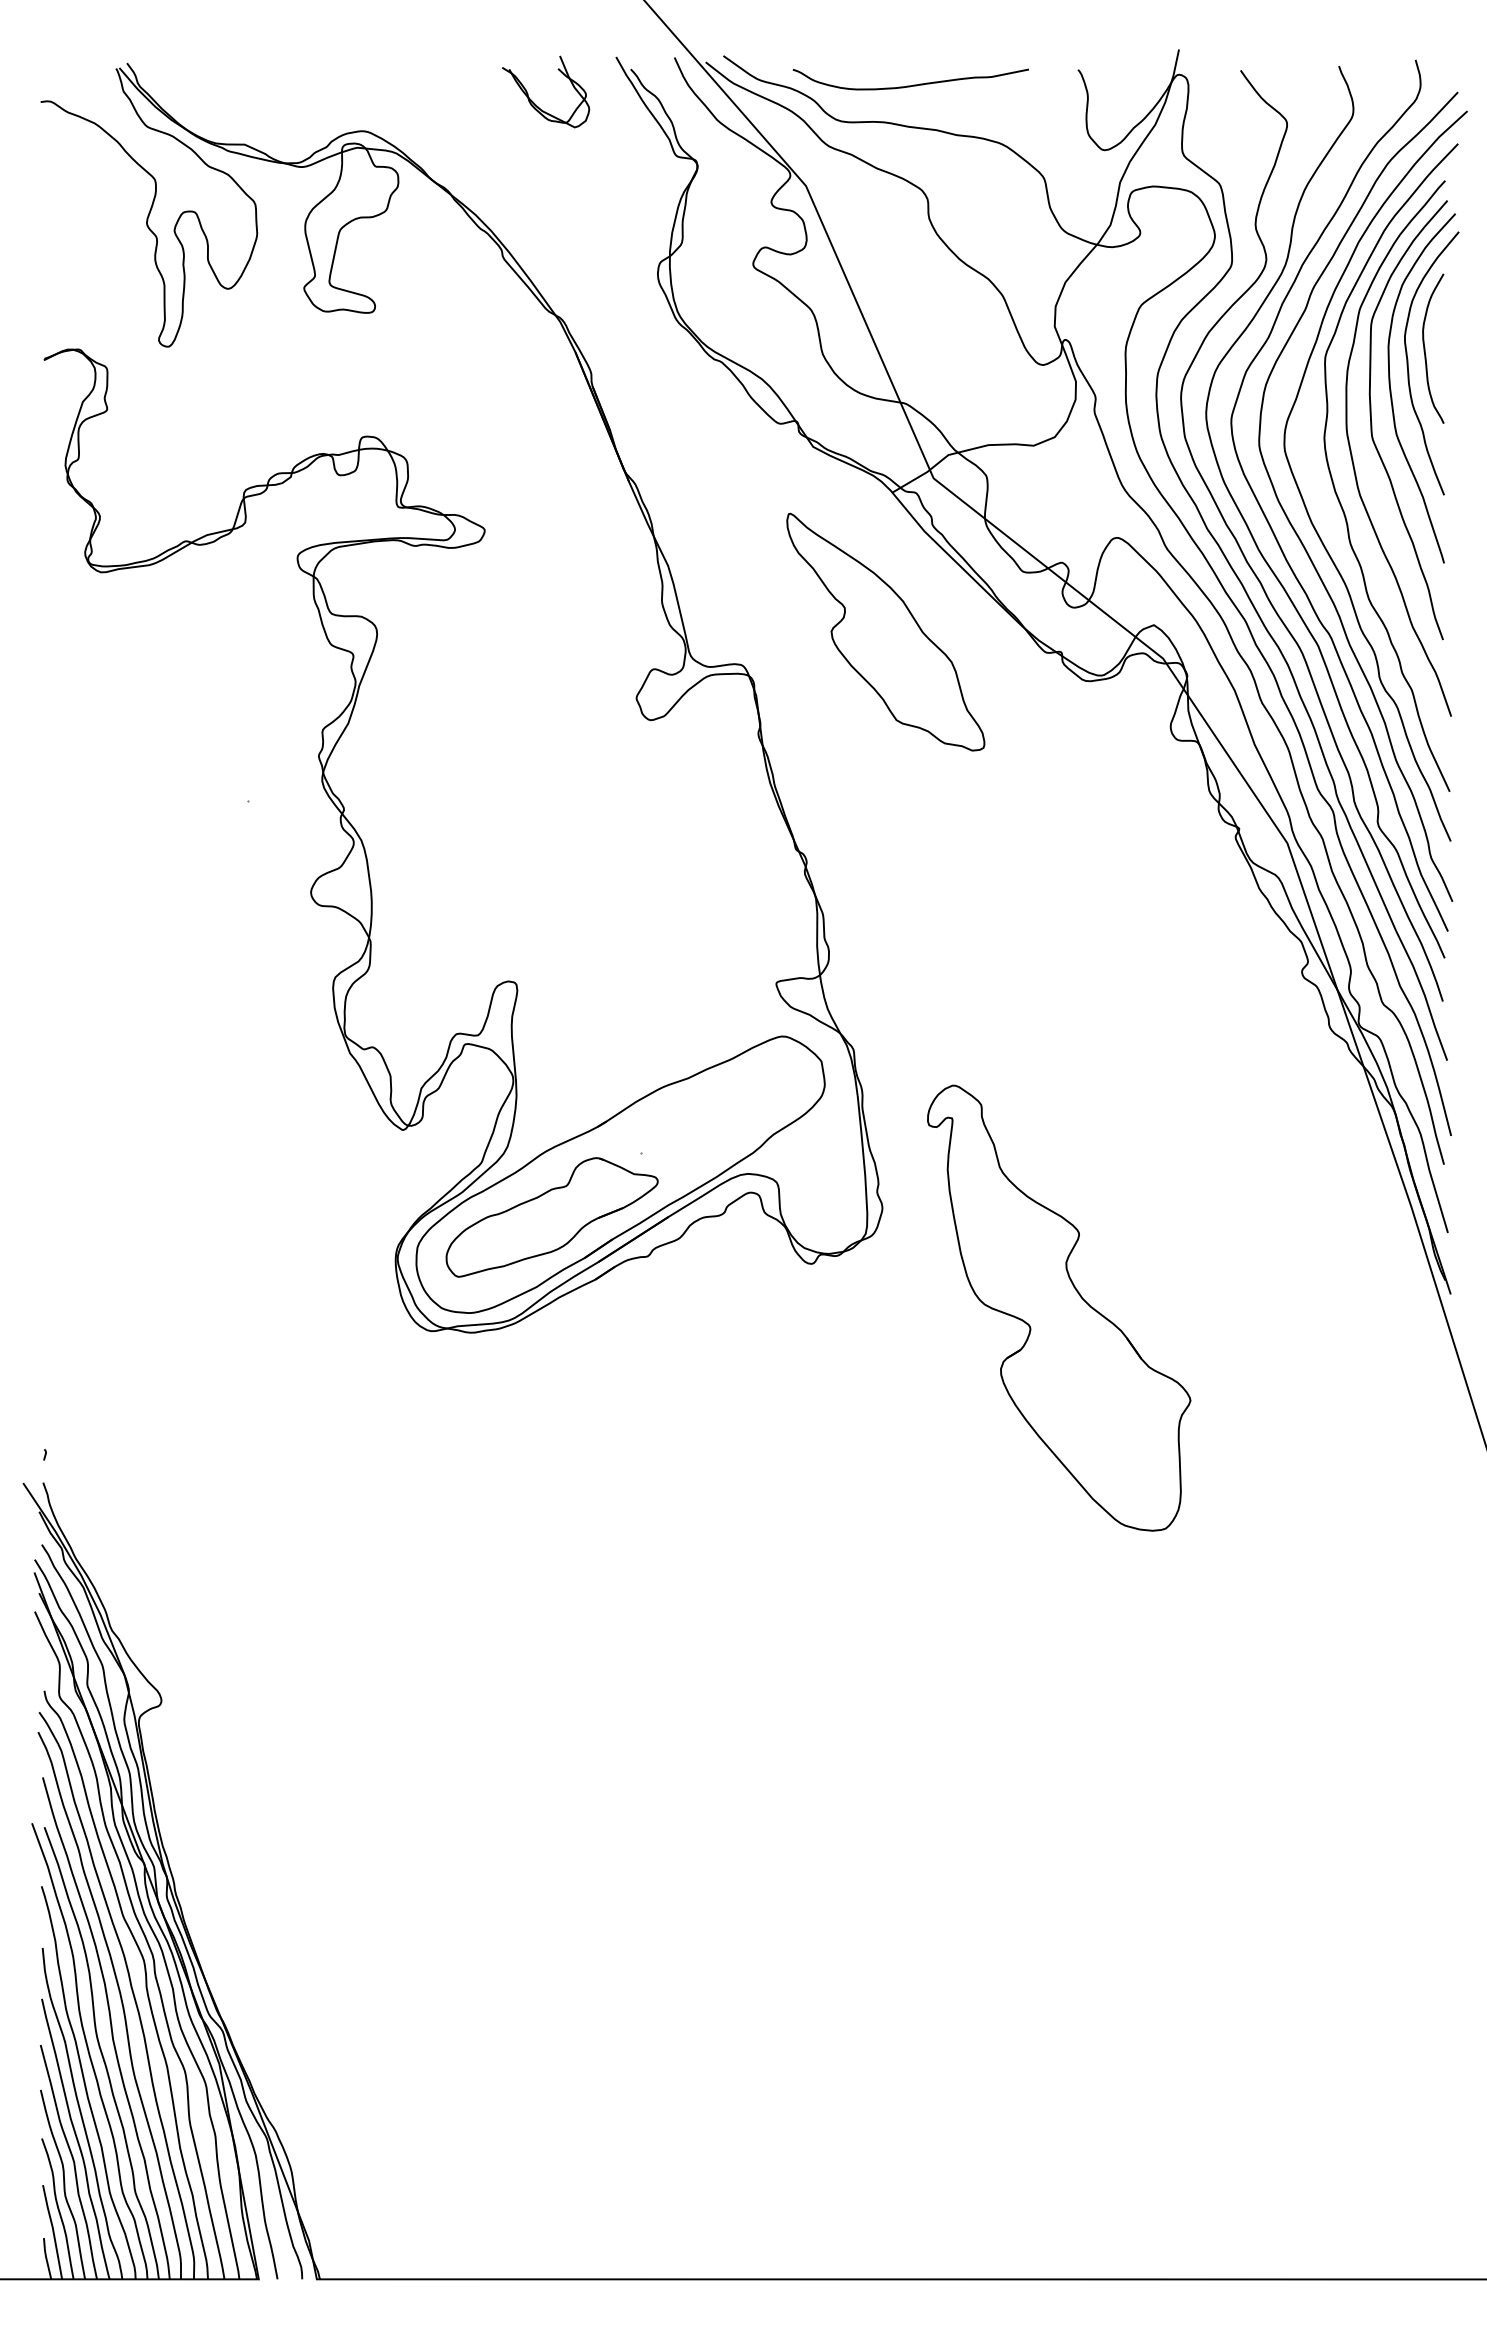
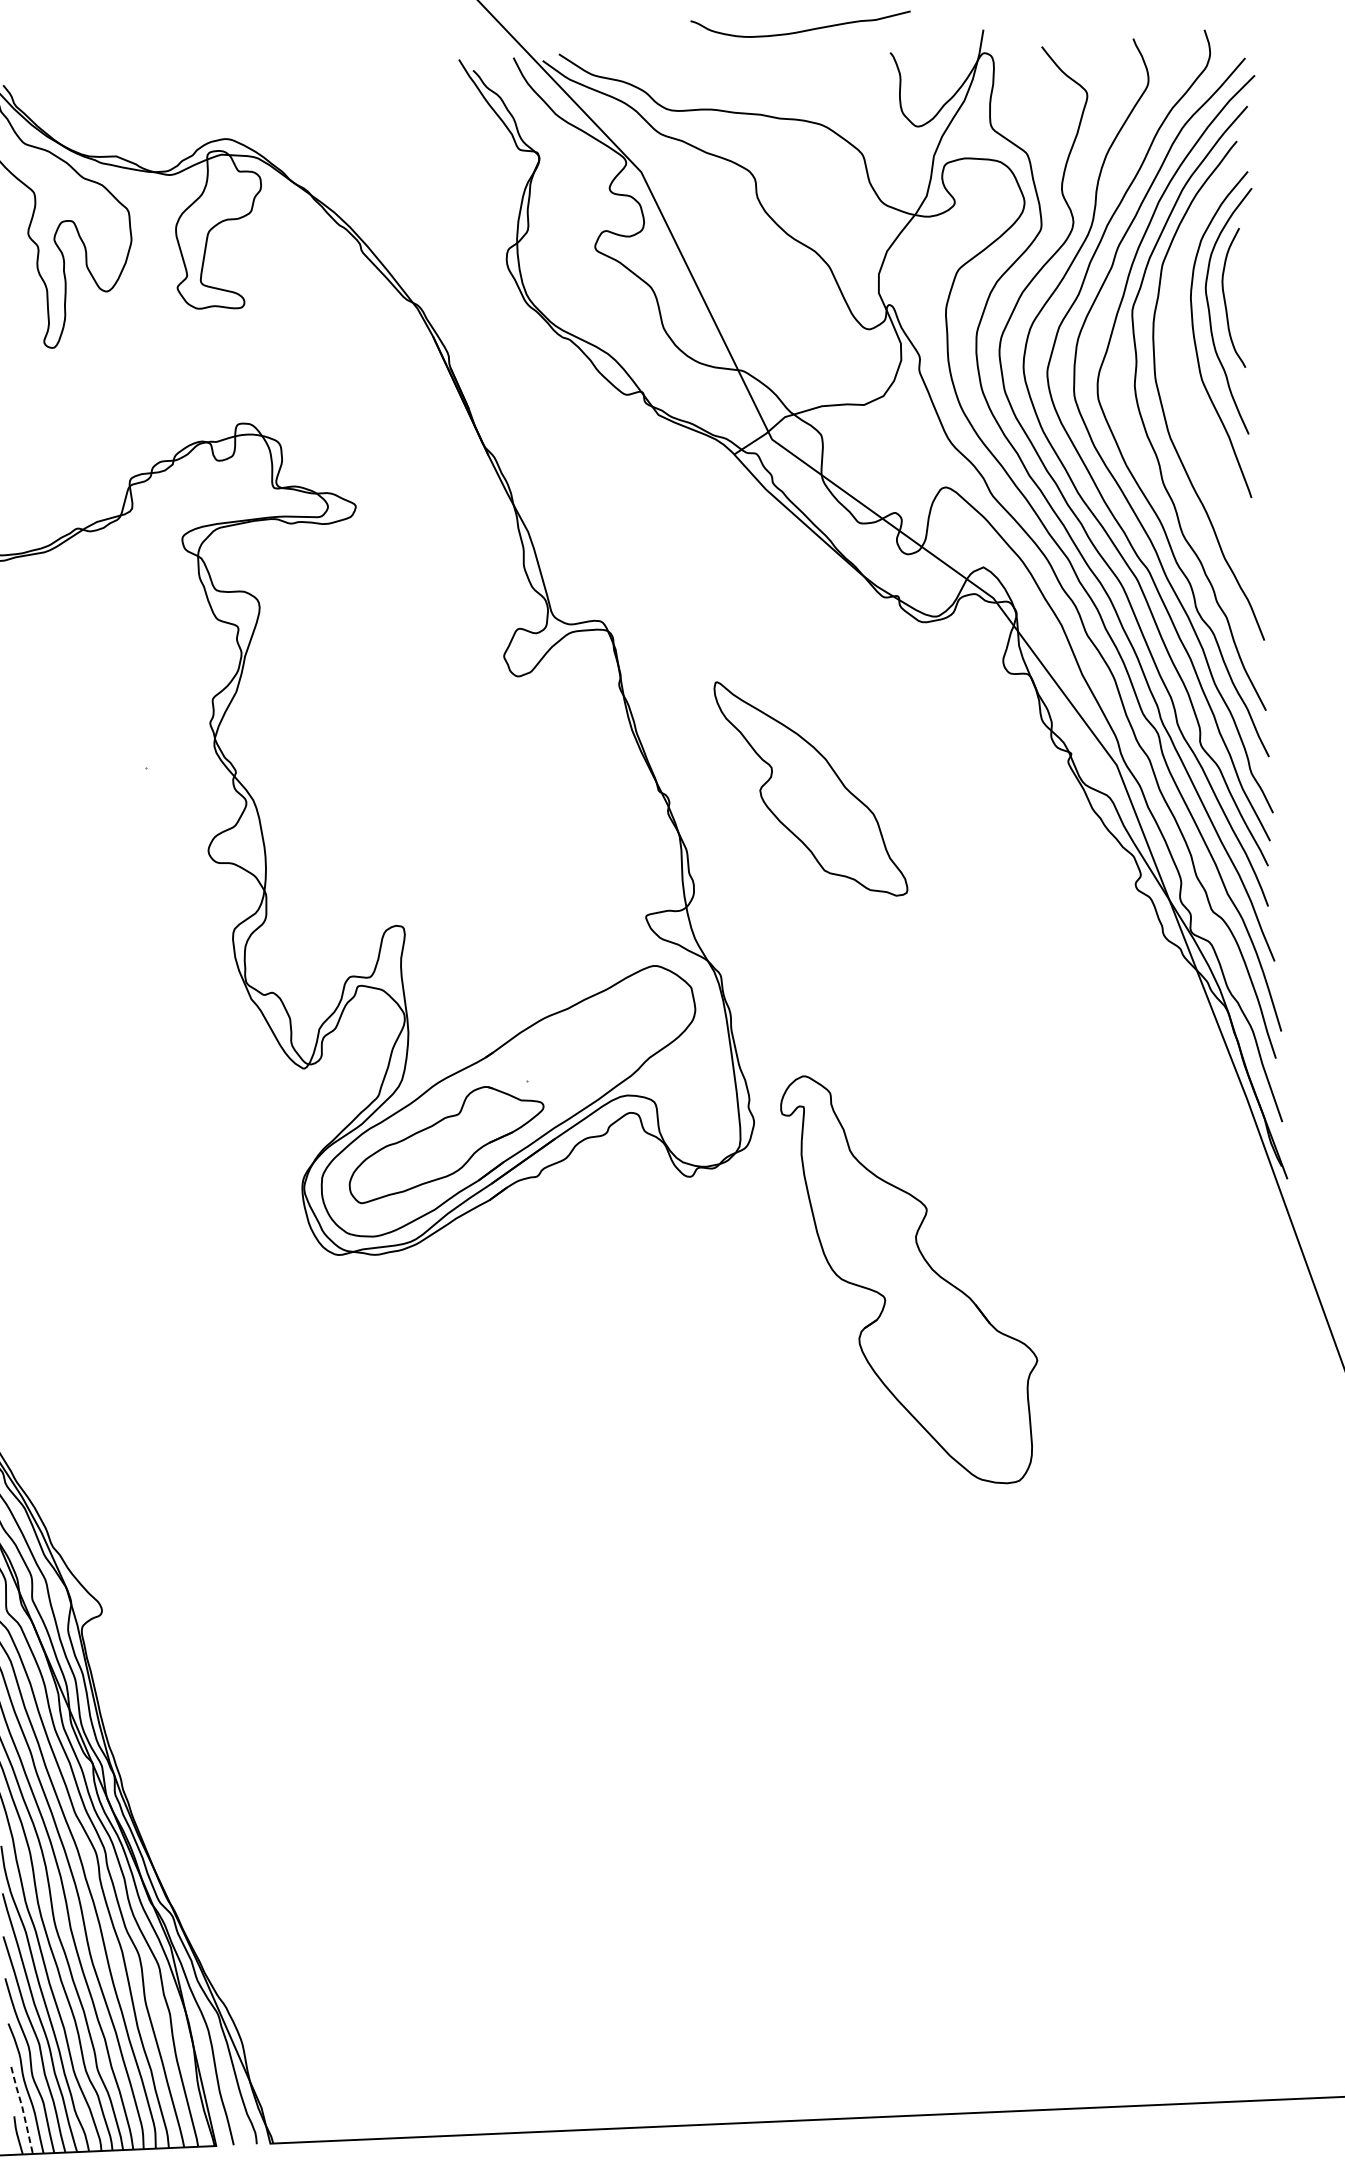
curve: (913, 84) -> (803, 30), moved
part: (534, 102) -> (384, 105), removed
curve: (1372, 423) -> (1179, 370), removed
part: (885, 631) -> (810, 788), moved
part: (1059, 1307) -> (911, 1278), moved
line: (53, 2231) -> (22, 2109), solid -> dashed

